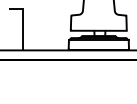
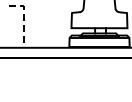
line: (23, 21) -> (24, 18), solid -> dashed

